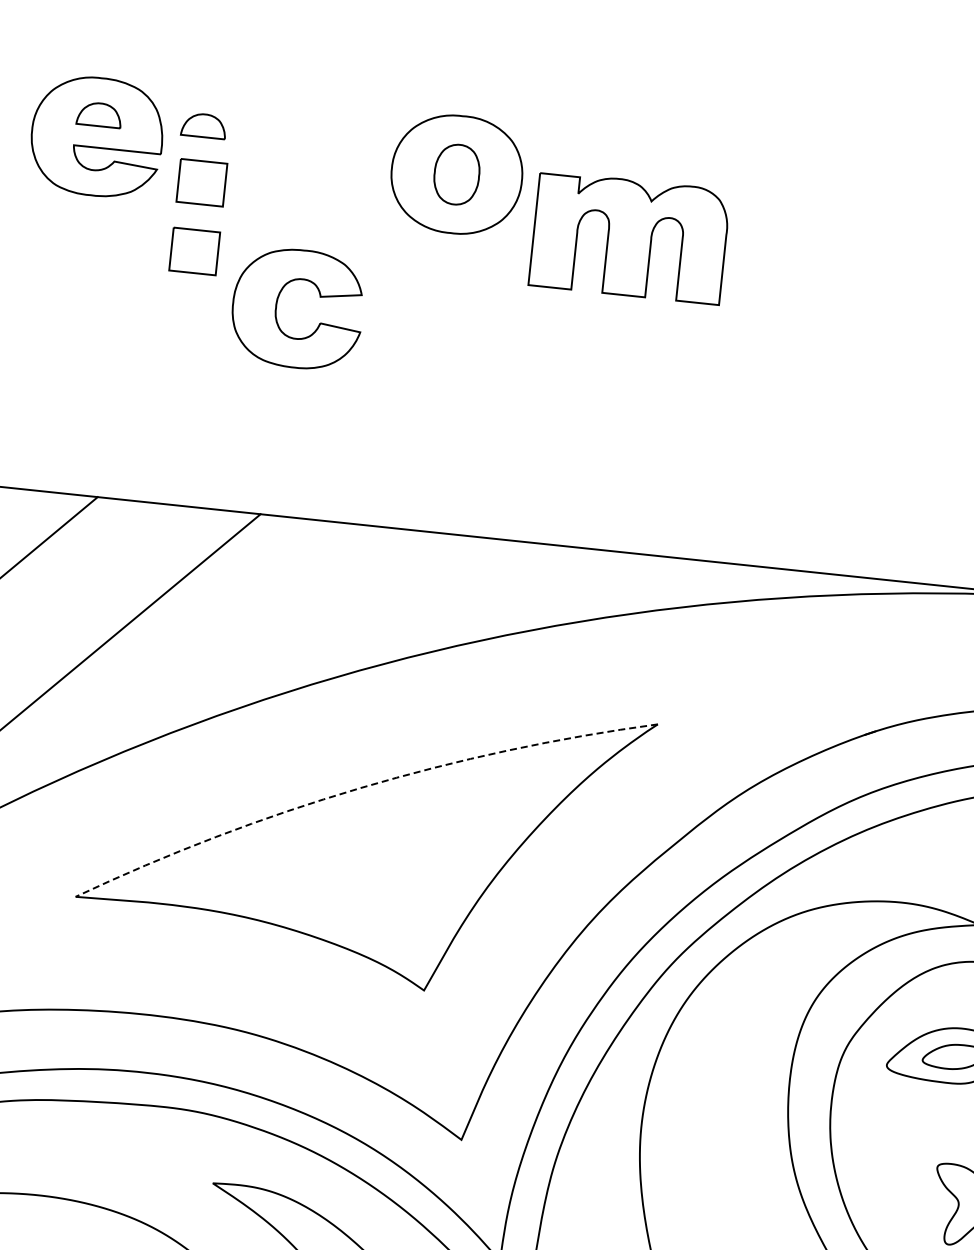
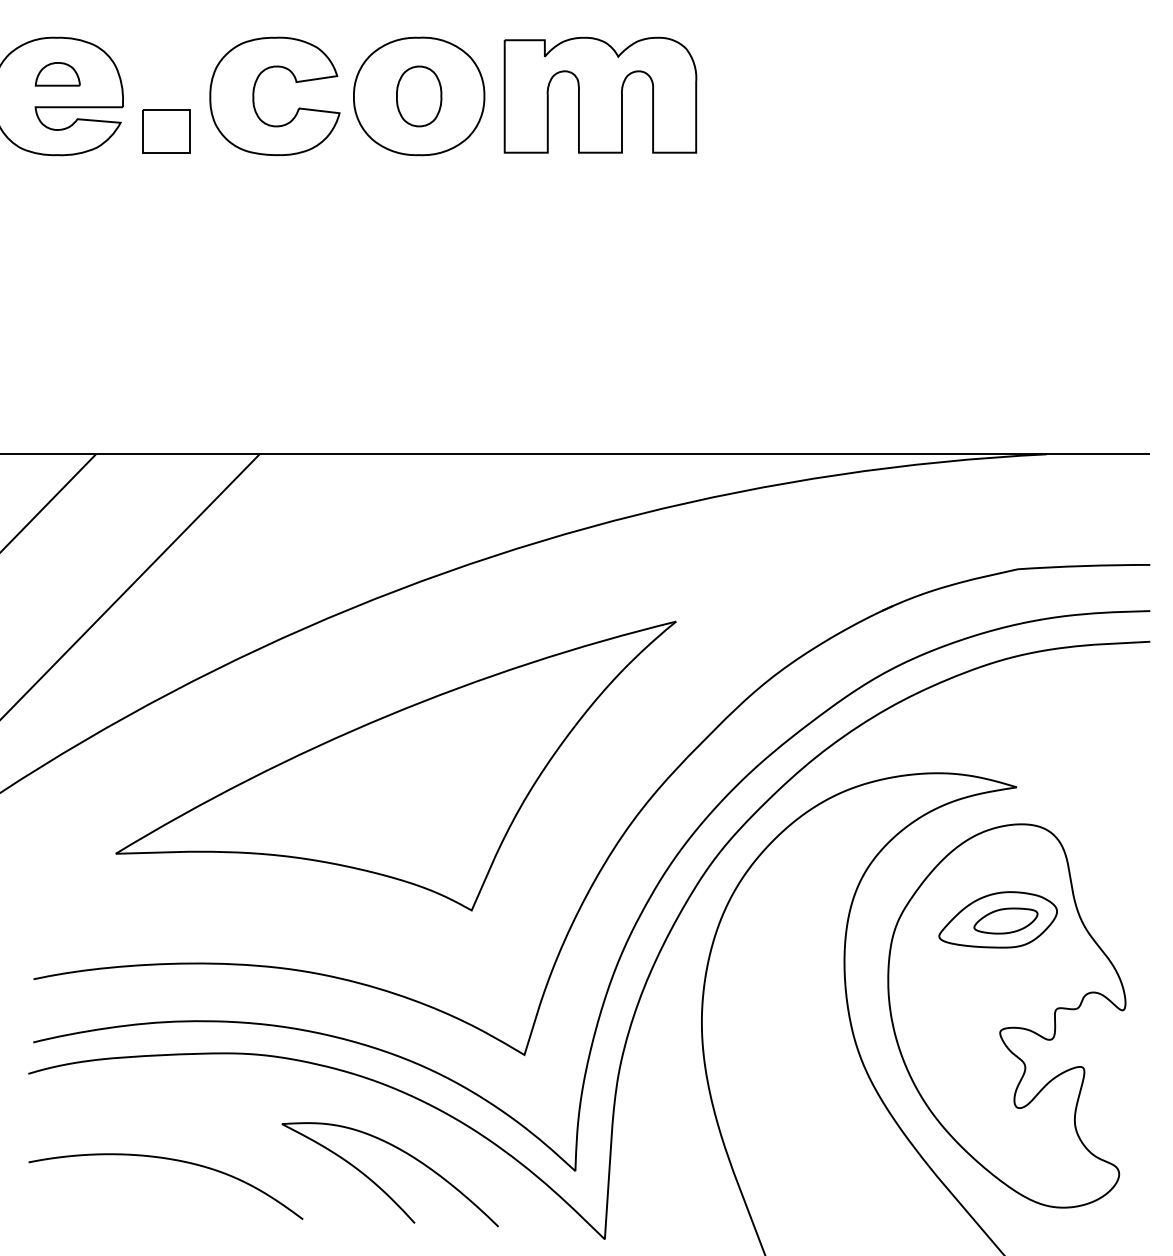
part: (203, 125) -> (162, 74), removed
part: (629, 237) -> (600, 94), moved
part: (194, 251) -> (166, 200), removed
part: (277, 306) -> (254, 96), moved
arc: (360, 788) -> (387, 716), dashed -> solid

